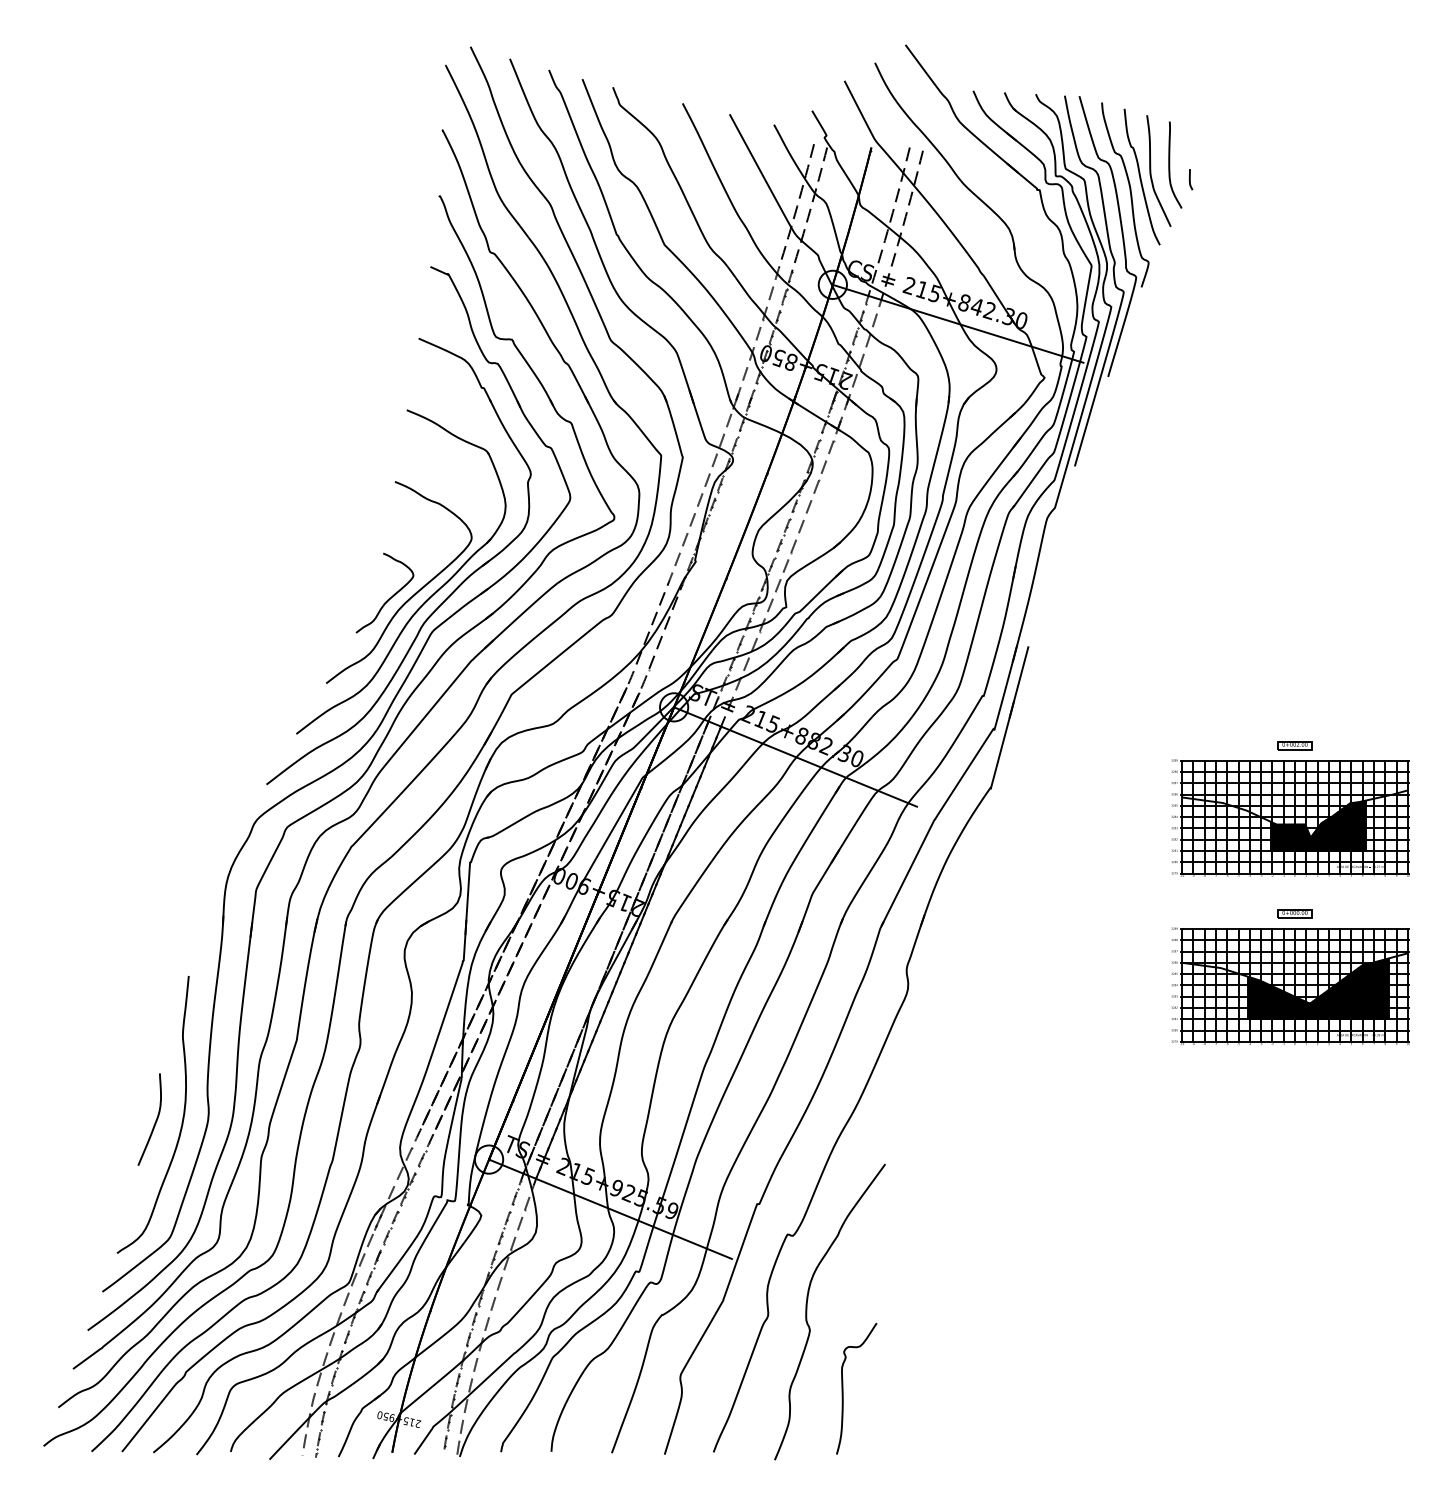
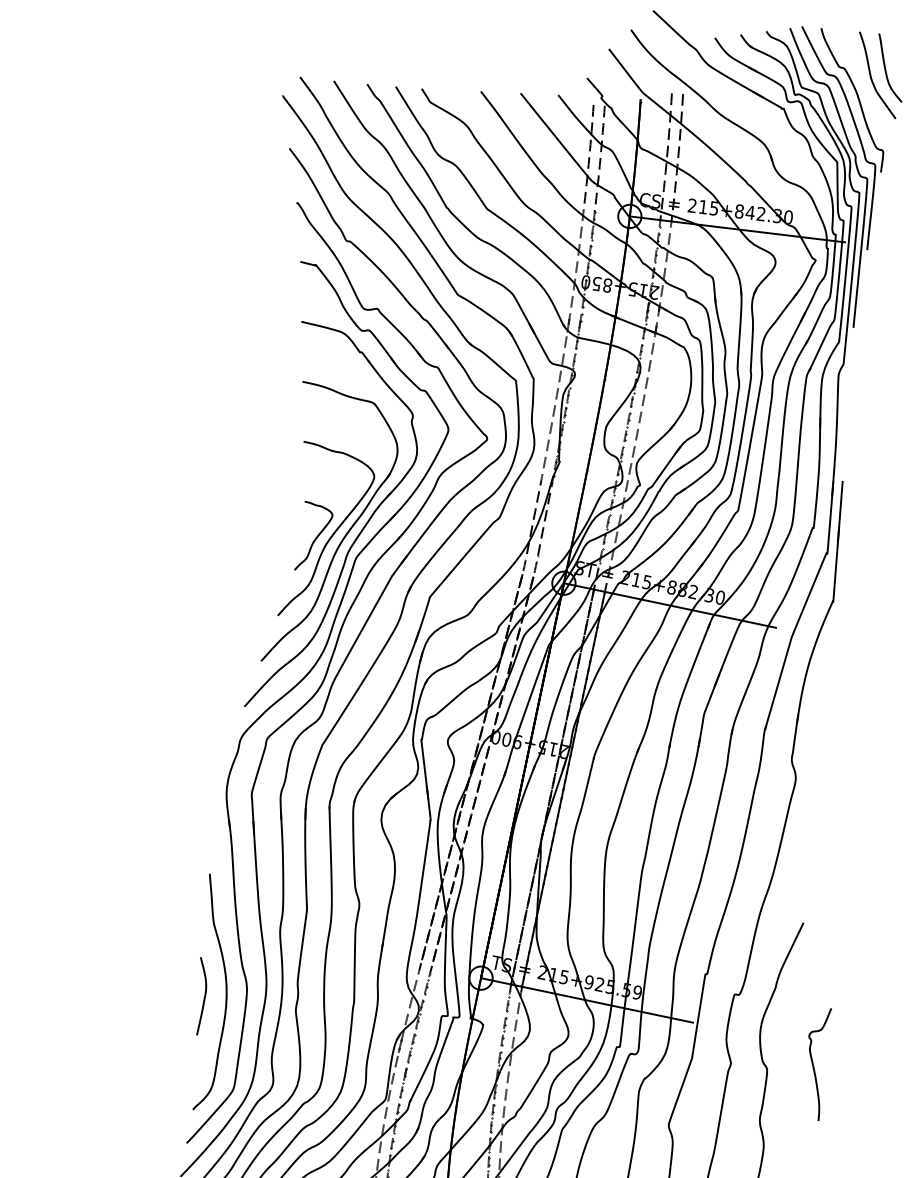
curve: (1140, 176) -> (863, 82), removed
curve: (1190, 179) -> (904, 77), removed
curve: (843, 1388) -> (814, 1066), moved

